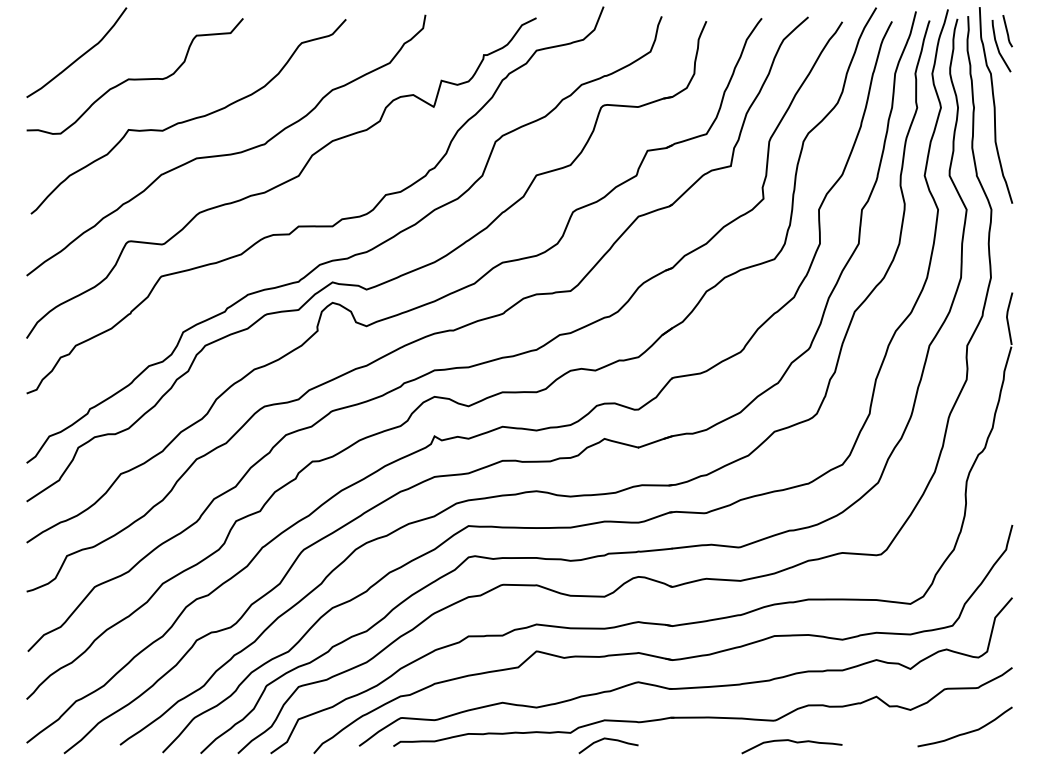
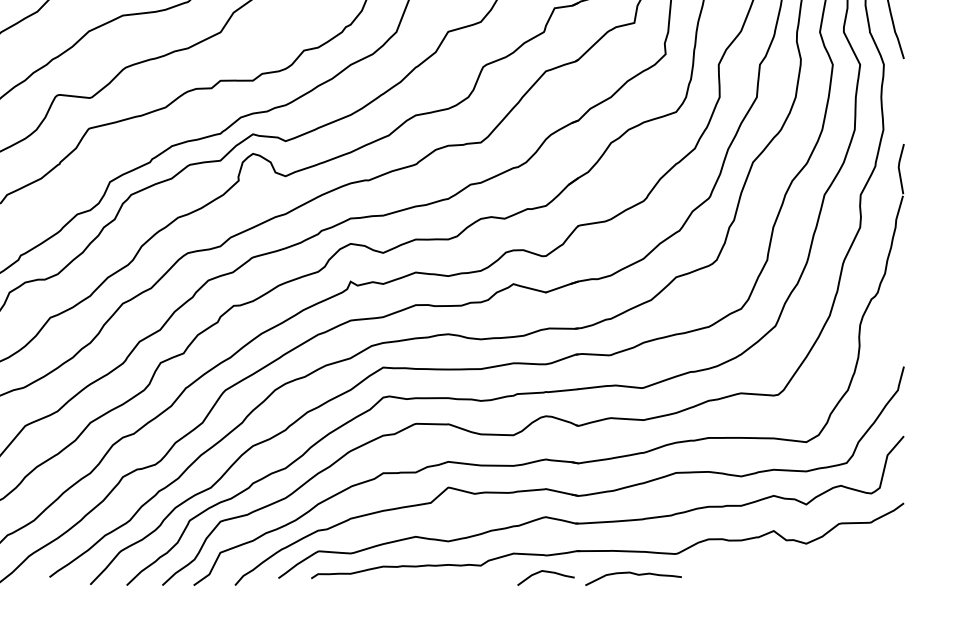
curve: (964, 732) -> (858, 565), removed
curve: (609, 740) -> (546, 572), moved
curve: (792, 742) -> (634, 574), moved

